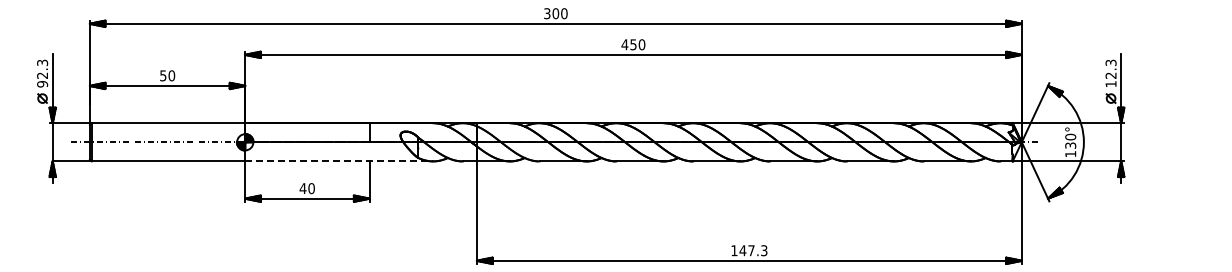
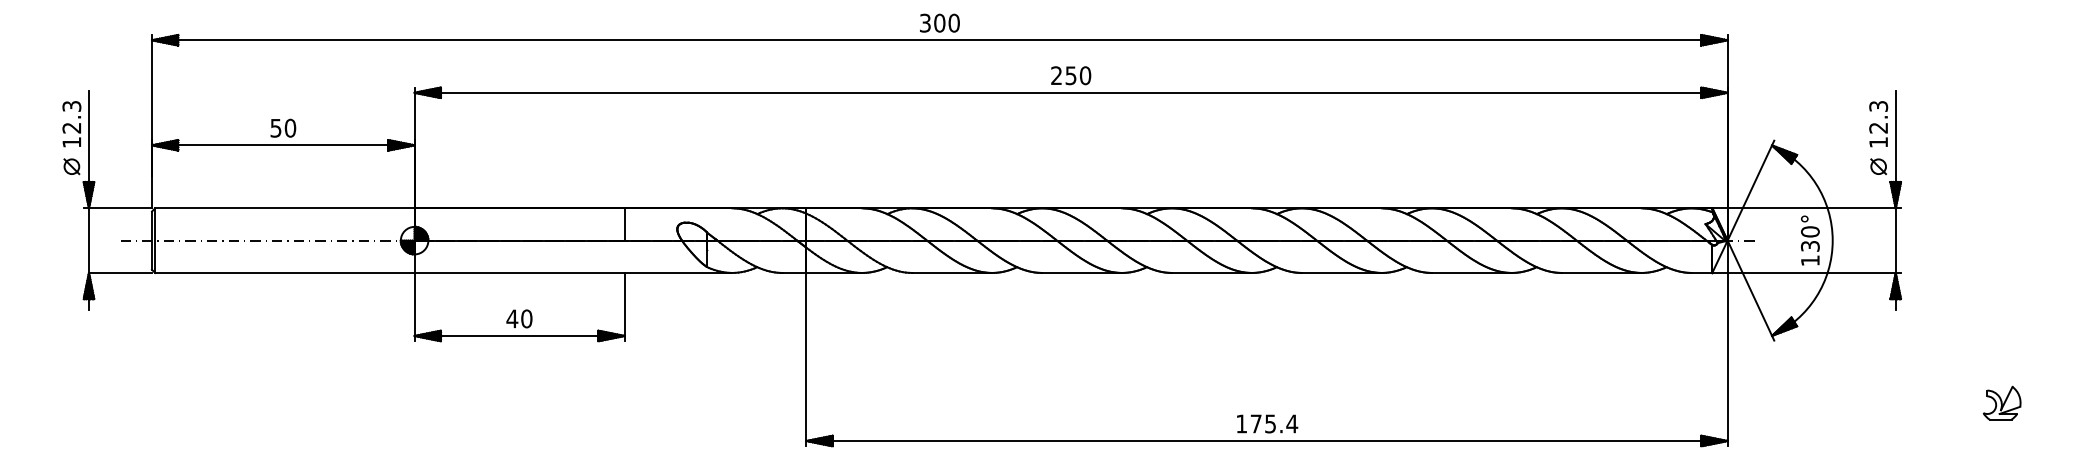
text: (624, 44) -> (1055, 75), 450 -> 250
text: (42, 84) -> (71, 142), 92.3 -> 12.3
line: (339, 161) -> (573, 273), dashed -> solid
part: (1183, 237) -> (2001, 401), added
text: (753, 250) -> (1273, 423), 147.3 -> 175.4

